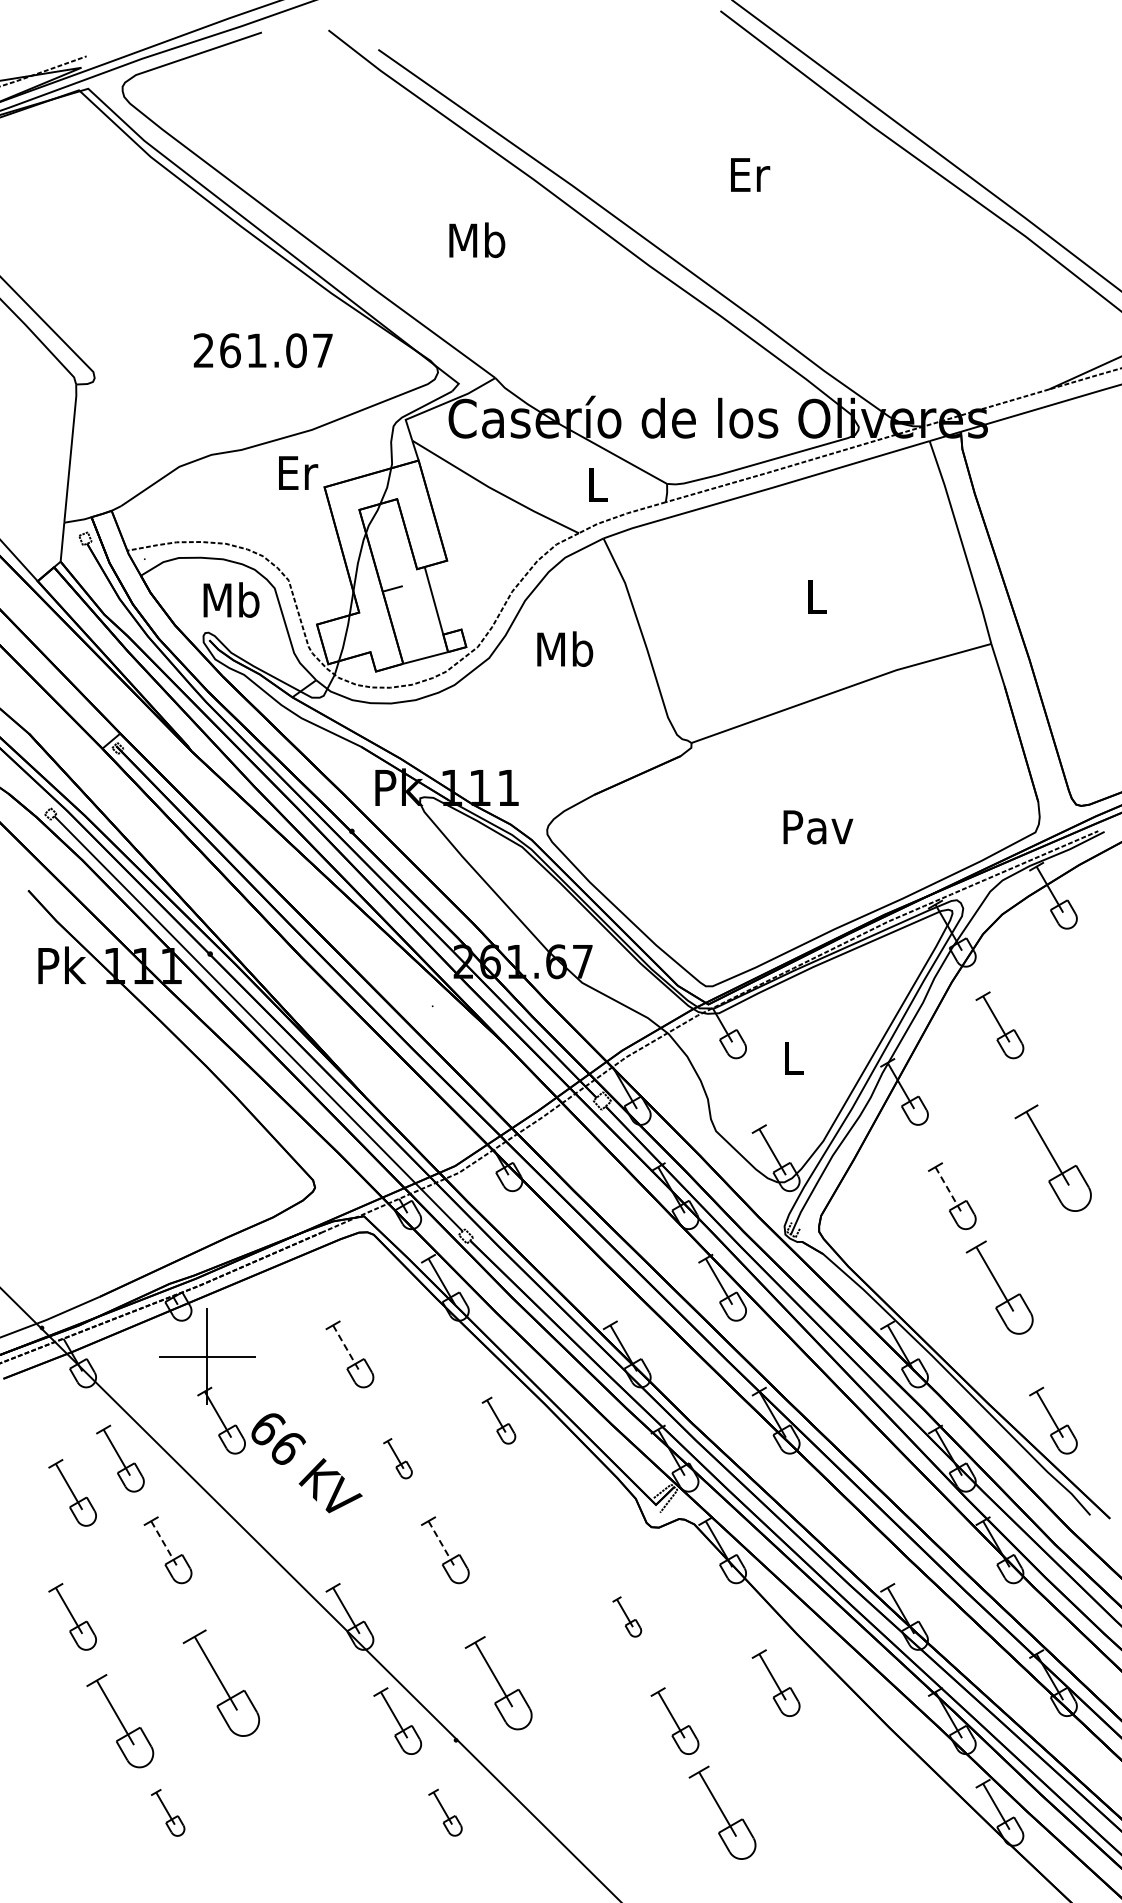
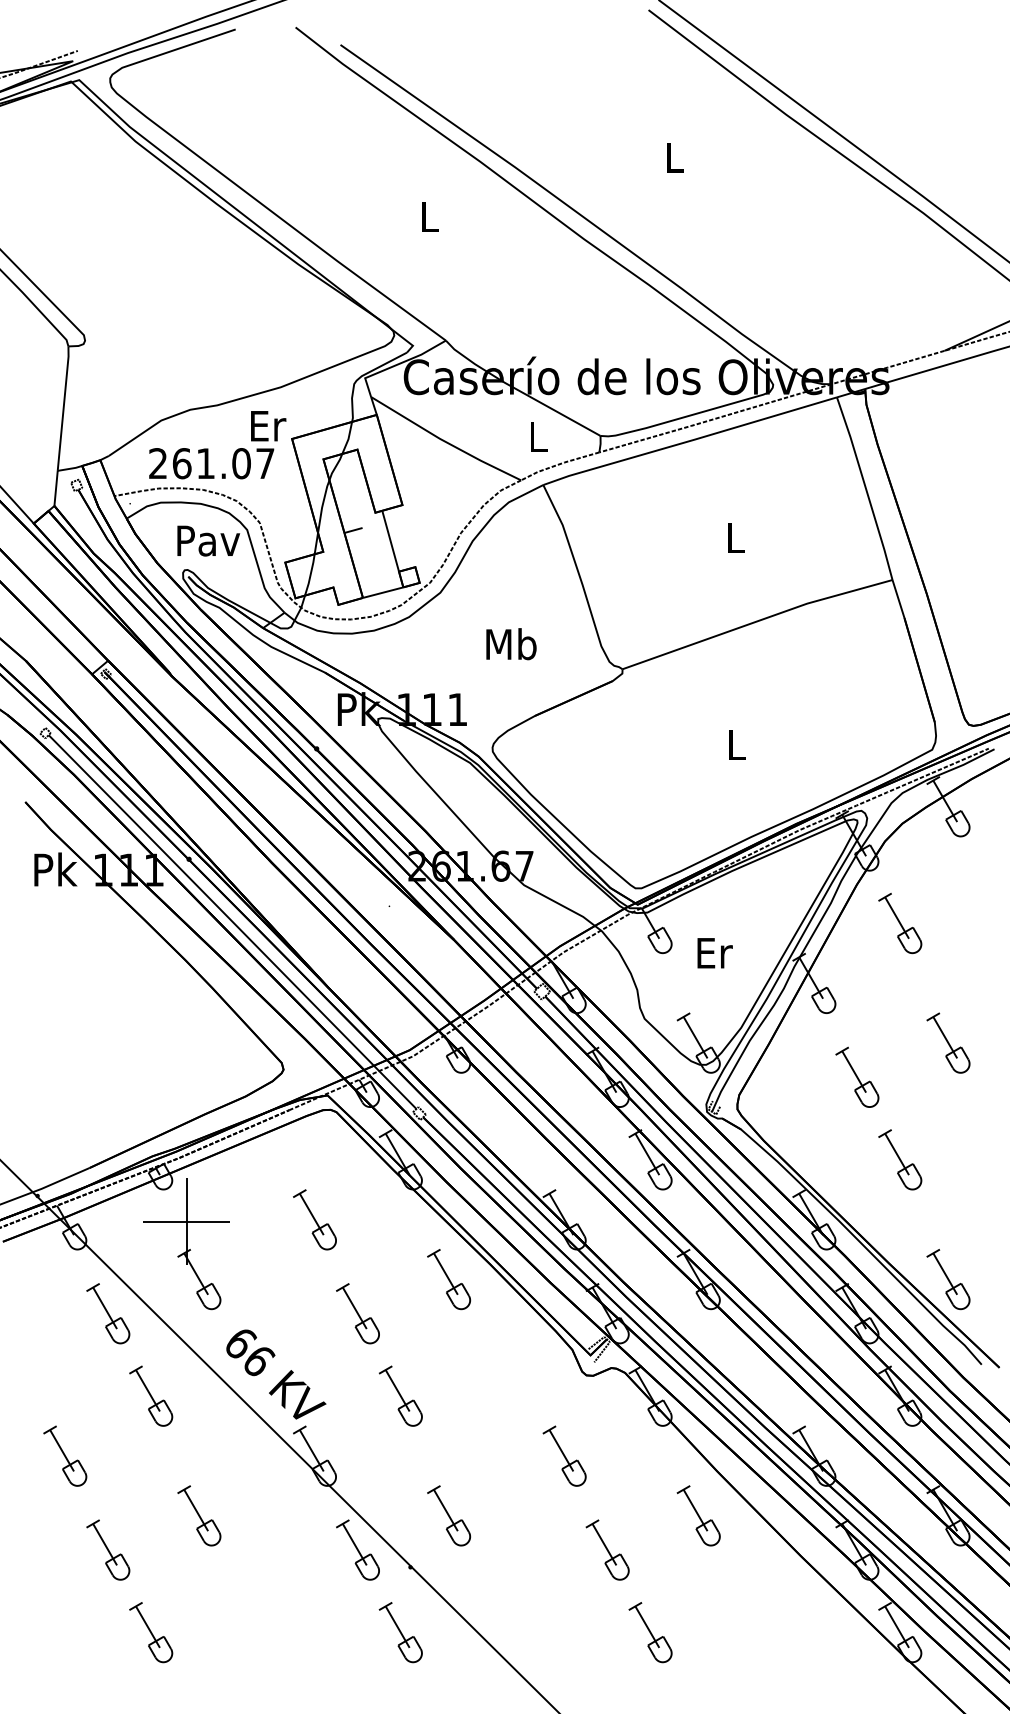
text: (750, 174) -> (675, 157), Er -> L
text: (477, 240) -> (429, 216), Mb -> L
text: (262, 350) -> (210, 463), moved
text: (231, 599) -> (208, 540), Mb -> Pav
text: (565, 648) -> (511, 643), moved
text: (818, 827) -> (736, 745), Pav -> L
text: (794, 1058) -> (715, 953), L -> Er
part: (1053, 1157) -> (948, 1042), size x0.62
line: (948, 1190) -> (853, 1072), dashed -> solid
part: (999, 1287) -> (899, 1159), size x0.71
line: (346, 1348) -> (311, 1214), dashed -> solid
part: (498, 1420) -> (448, 1279), size x1.43
part: (397, 1458) -> (357, 1313), size x1.67
text: (306, 1463) -> (275, 1374), moved
part: (72, 1492) -> (65, 1344), removed
line: (164, 1544) -> (147, 1390), dashed -> solid
line: (441, 1544) -> (397, 1390), dashed -> solid
part: (626, 1616) -> (563, 1455), size x1.67
part: (221, 1682) -> (199, 1515), size x0.62
part: (498, 1682) -> (448, 1515), size x0.71
part: (120, 1720) -> (108, 1549), size x0.71
part: (167, 1812) -> (150, 1632), size x1.43
part: (445, 1812) -> (400, 1632), size x1.43
part: (722, 1812) -> (650, 1632), size x0.71

